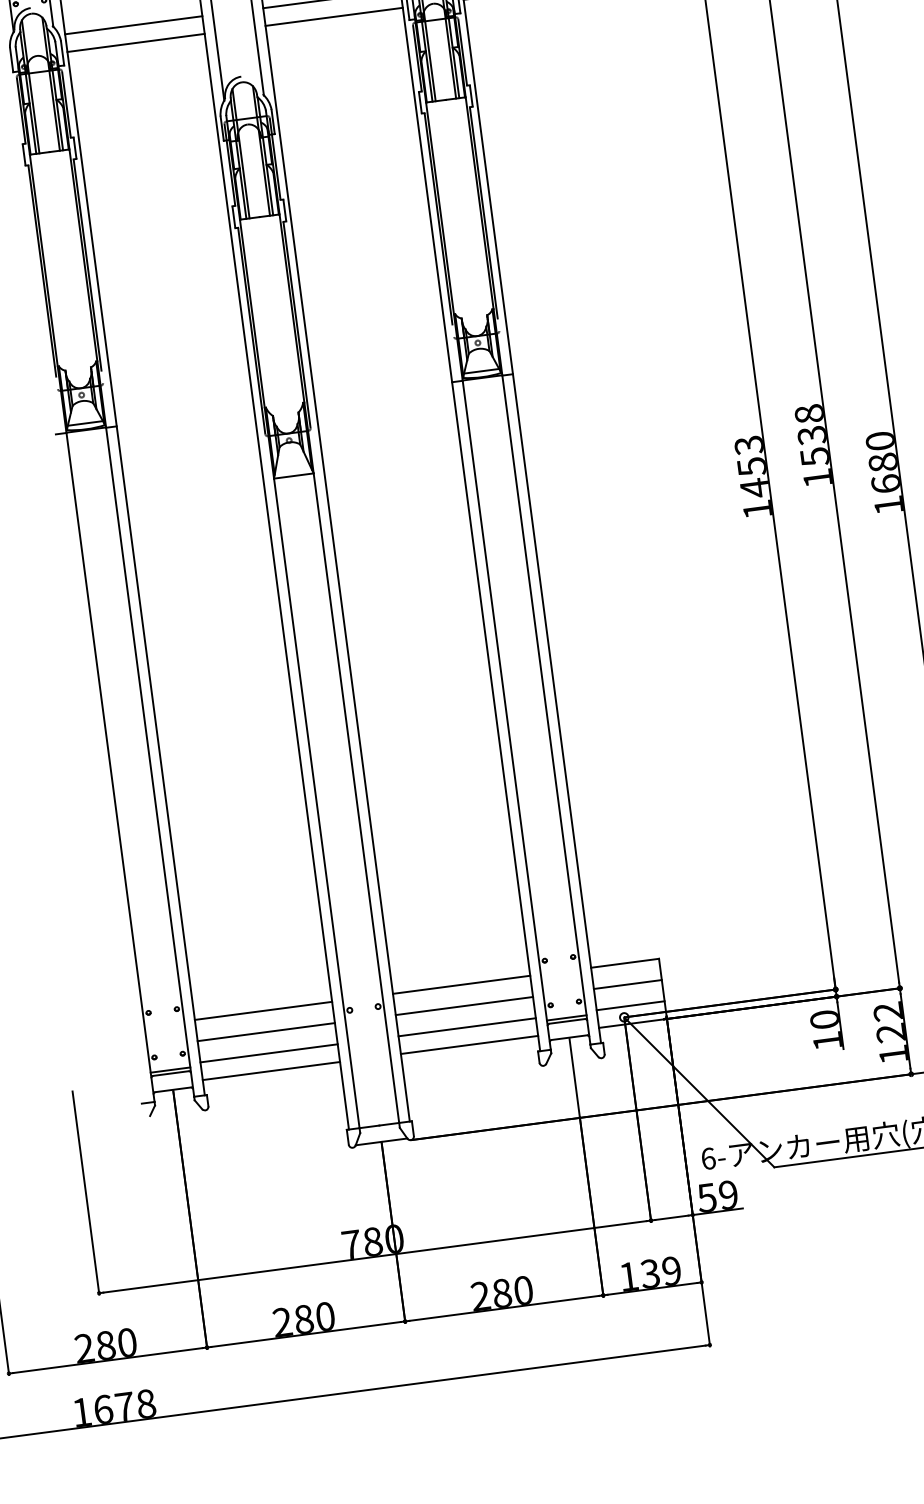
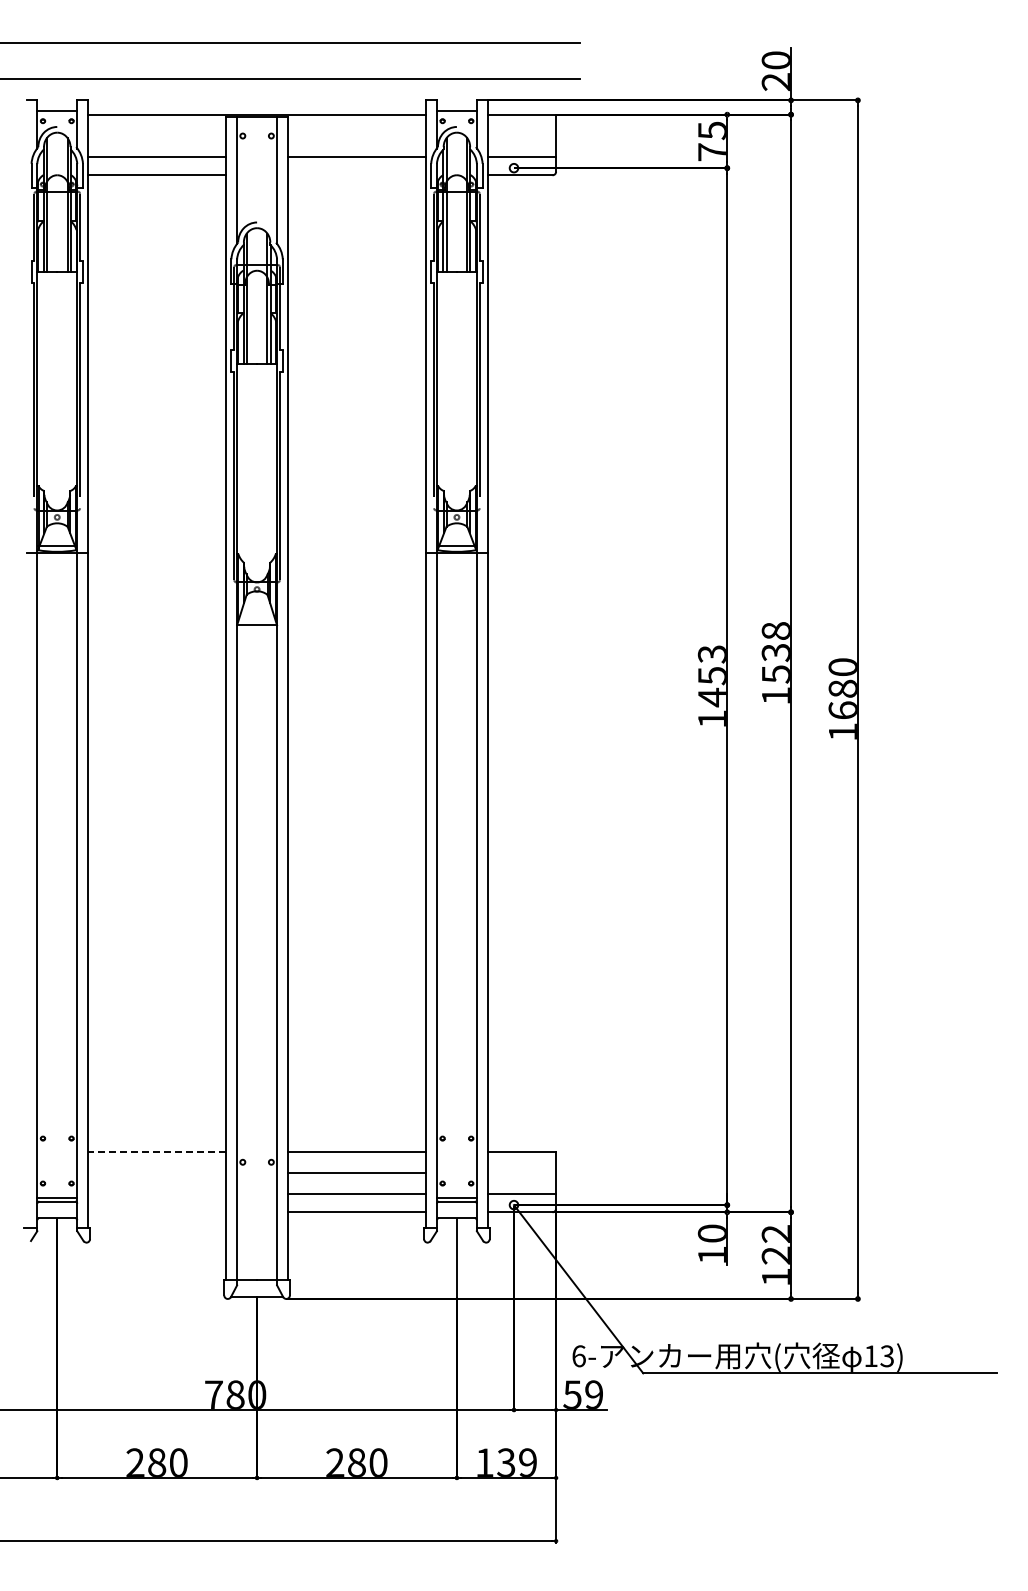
line: (333, 17) -> (356, 175), removed
line: (627, 985) -> (521, 1173), removed
line: (262, 1010) -> (156, 1151), solid -> dashed
line: (265, 1032) -> (156, 1173), removed
line: (268, 1053) -> (156, 1194), removed
line: (270, 1071) -> (156, 1212), removed

